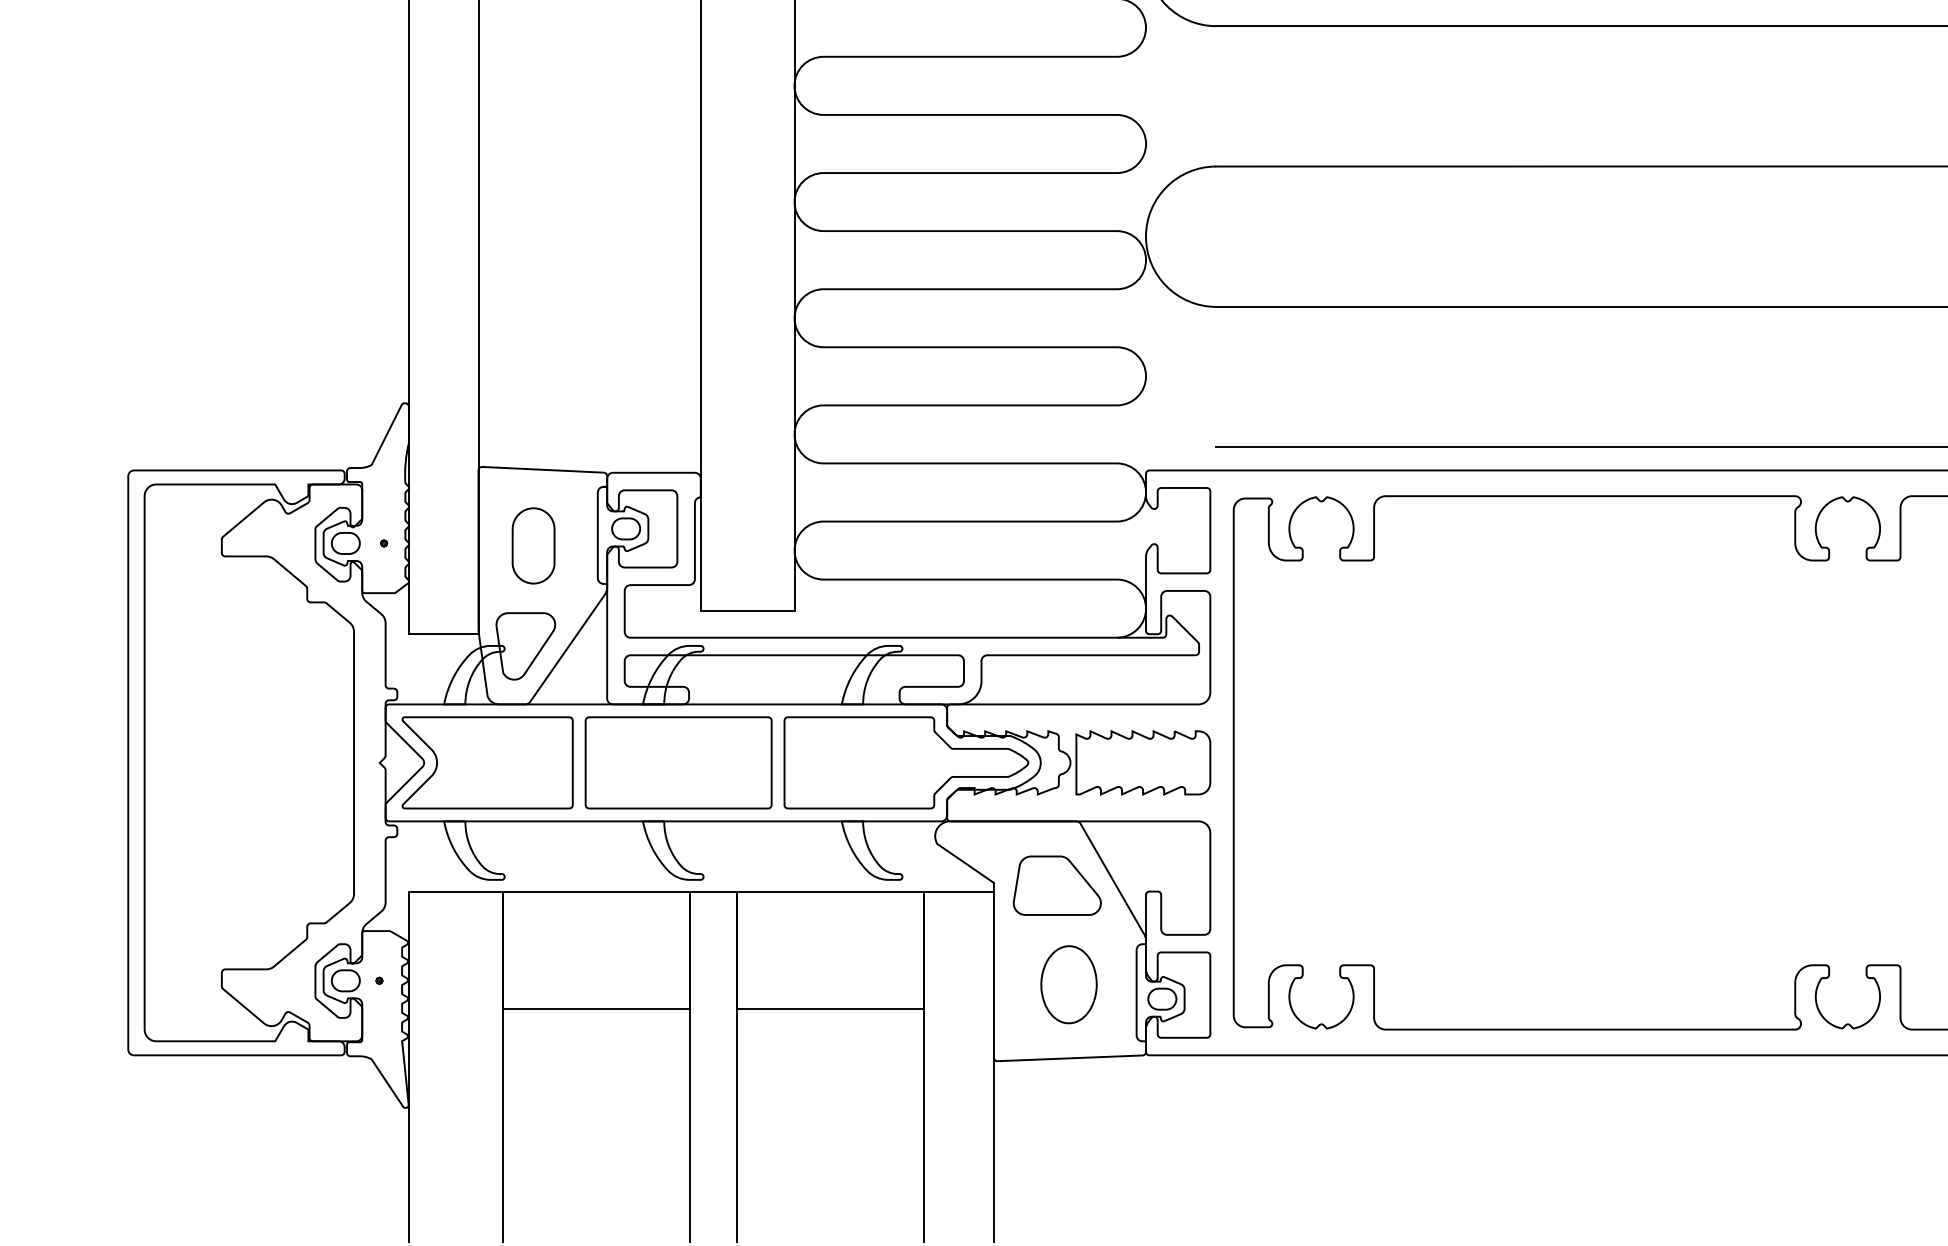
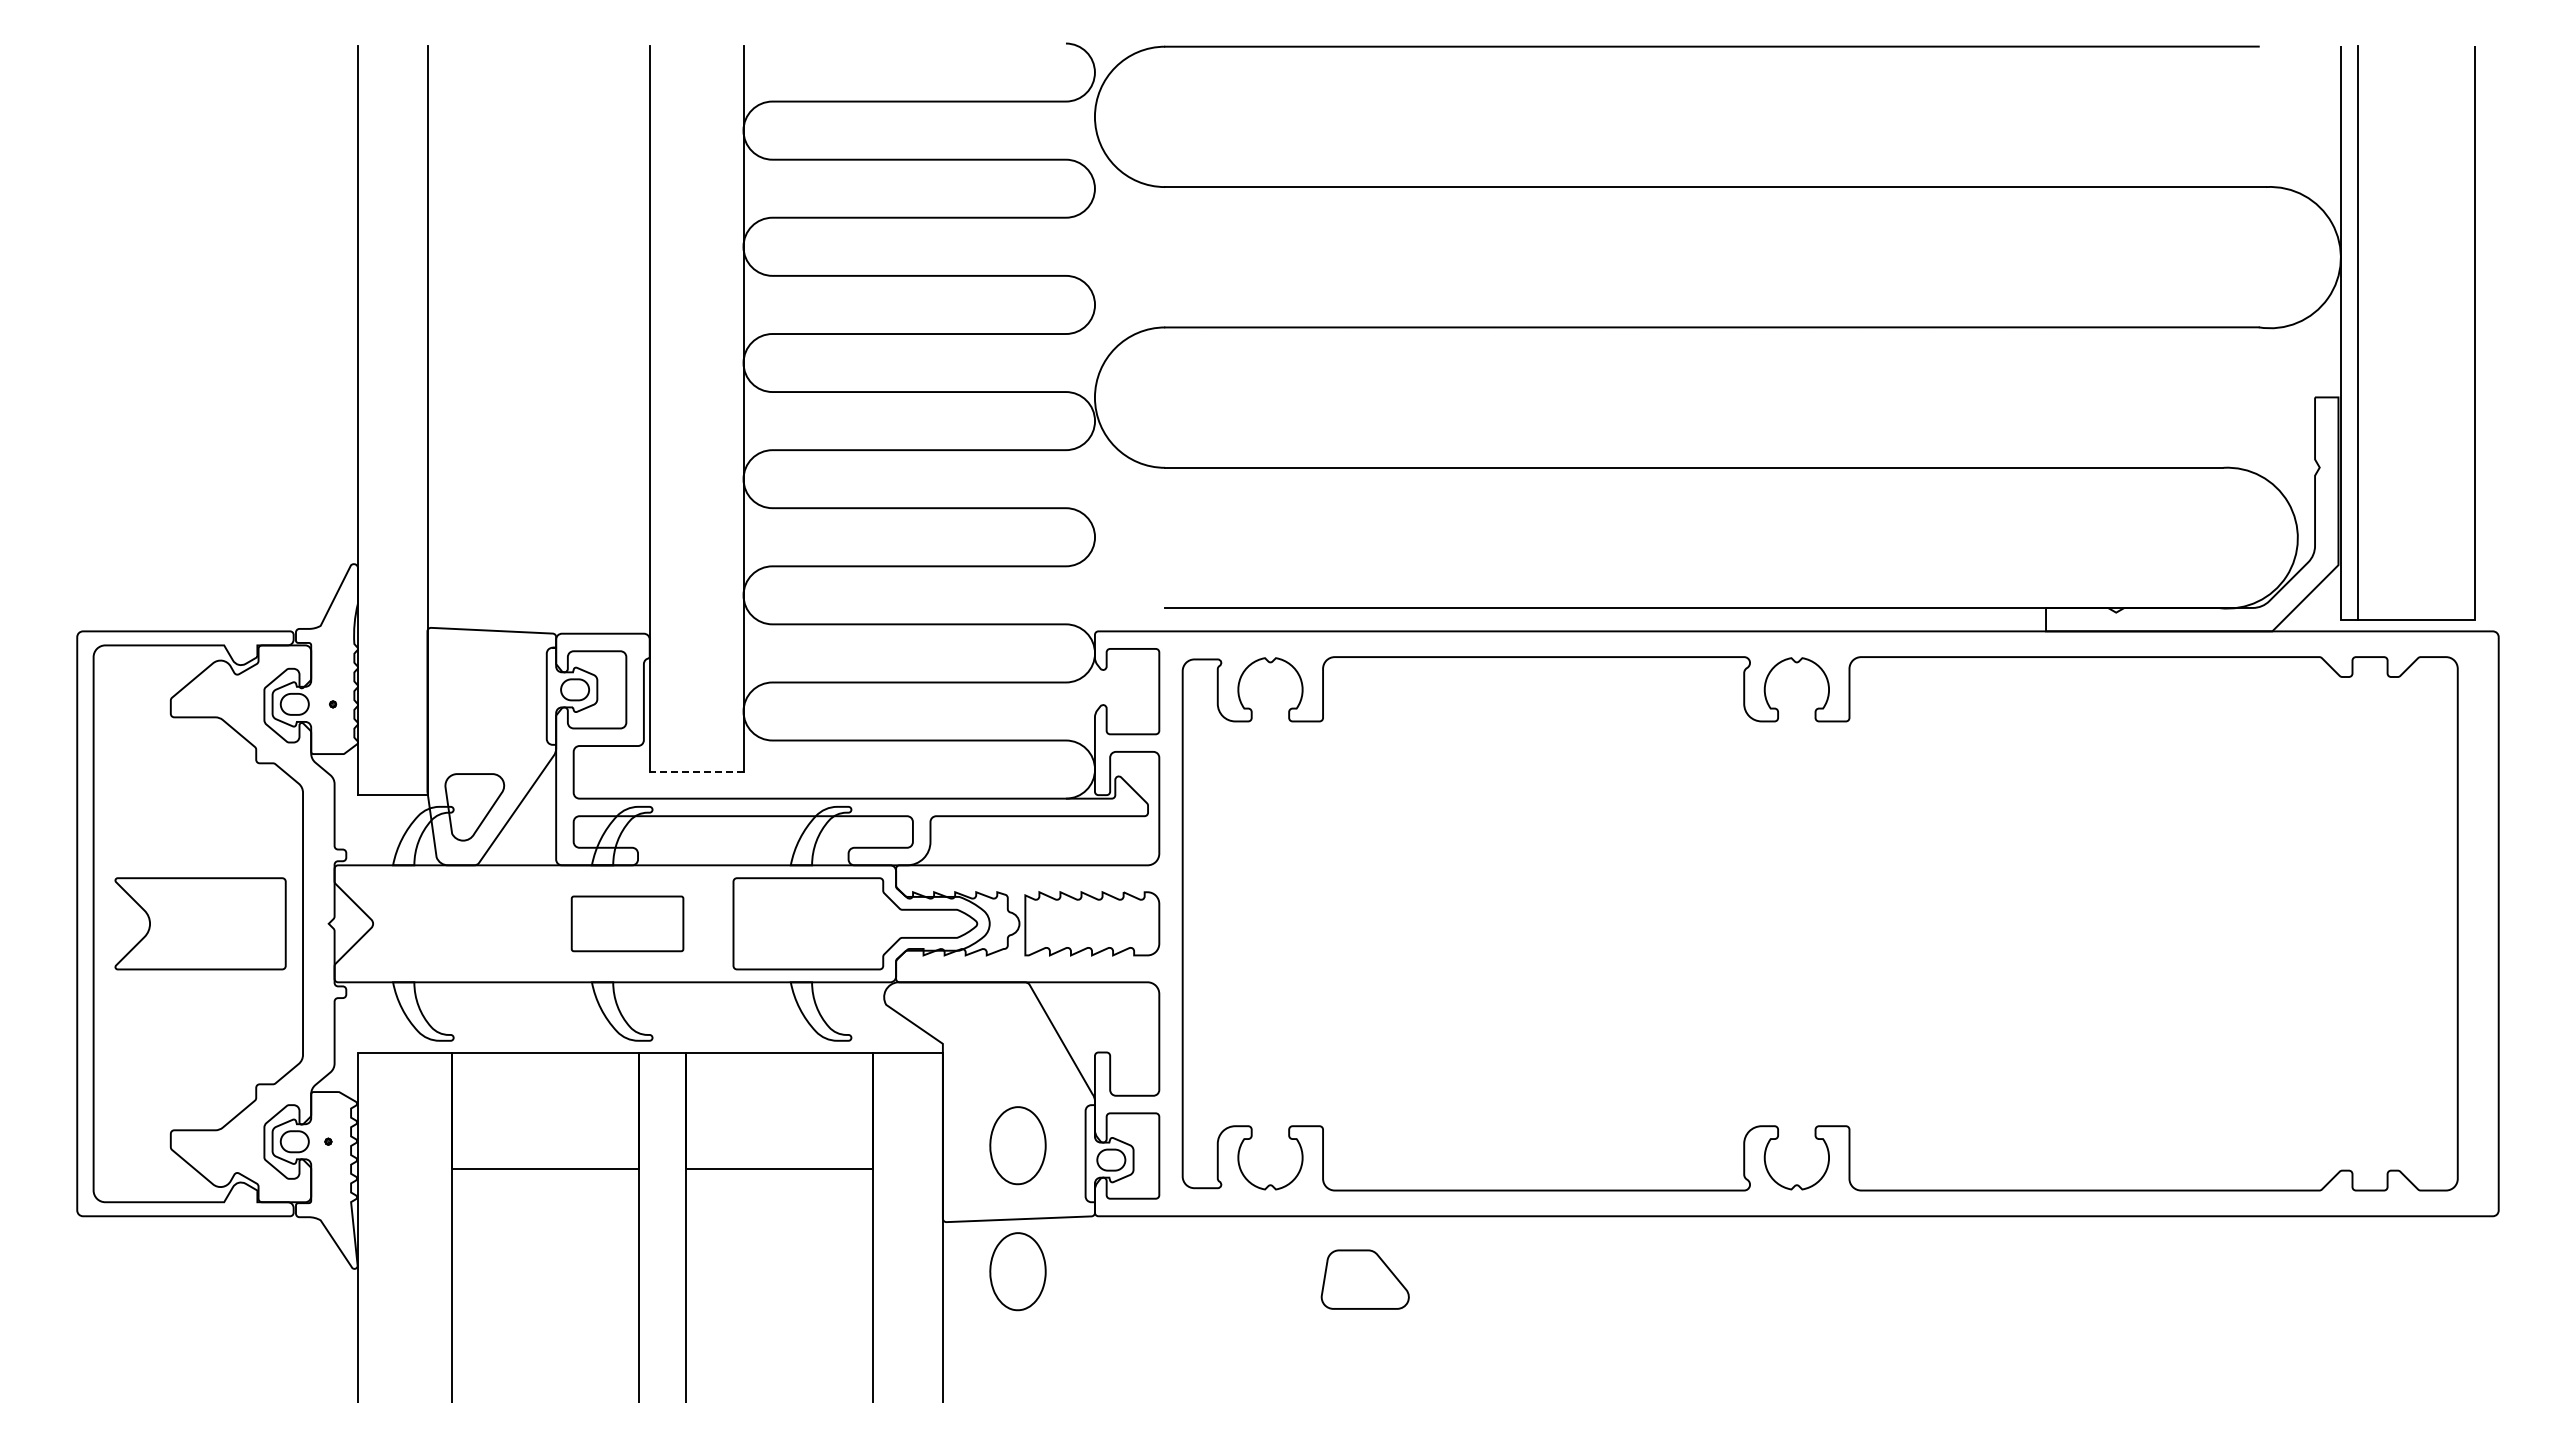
part: (533, 545) -> (482, 706), removed
line: (748, 610) -> (697, 771), solid -> dashed
part: (487, 762) -> (200, 923), moved
part: (678, 762) -> (627, 923), size x0.6
part: (1056, 885) -> (1364, 1279), moved
part: (1068, 1110) -> (1017, 1271), added

